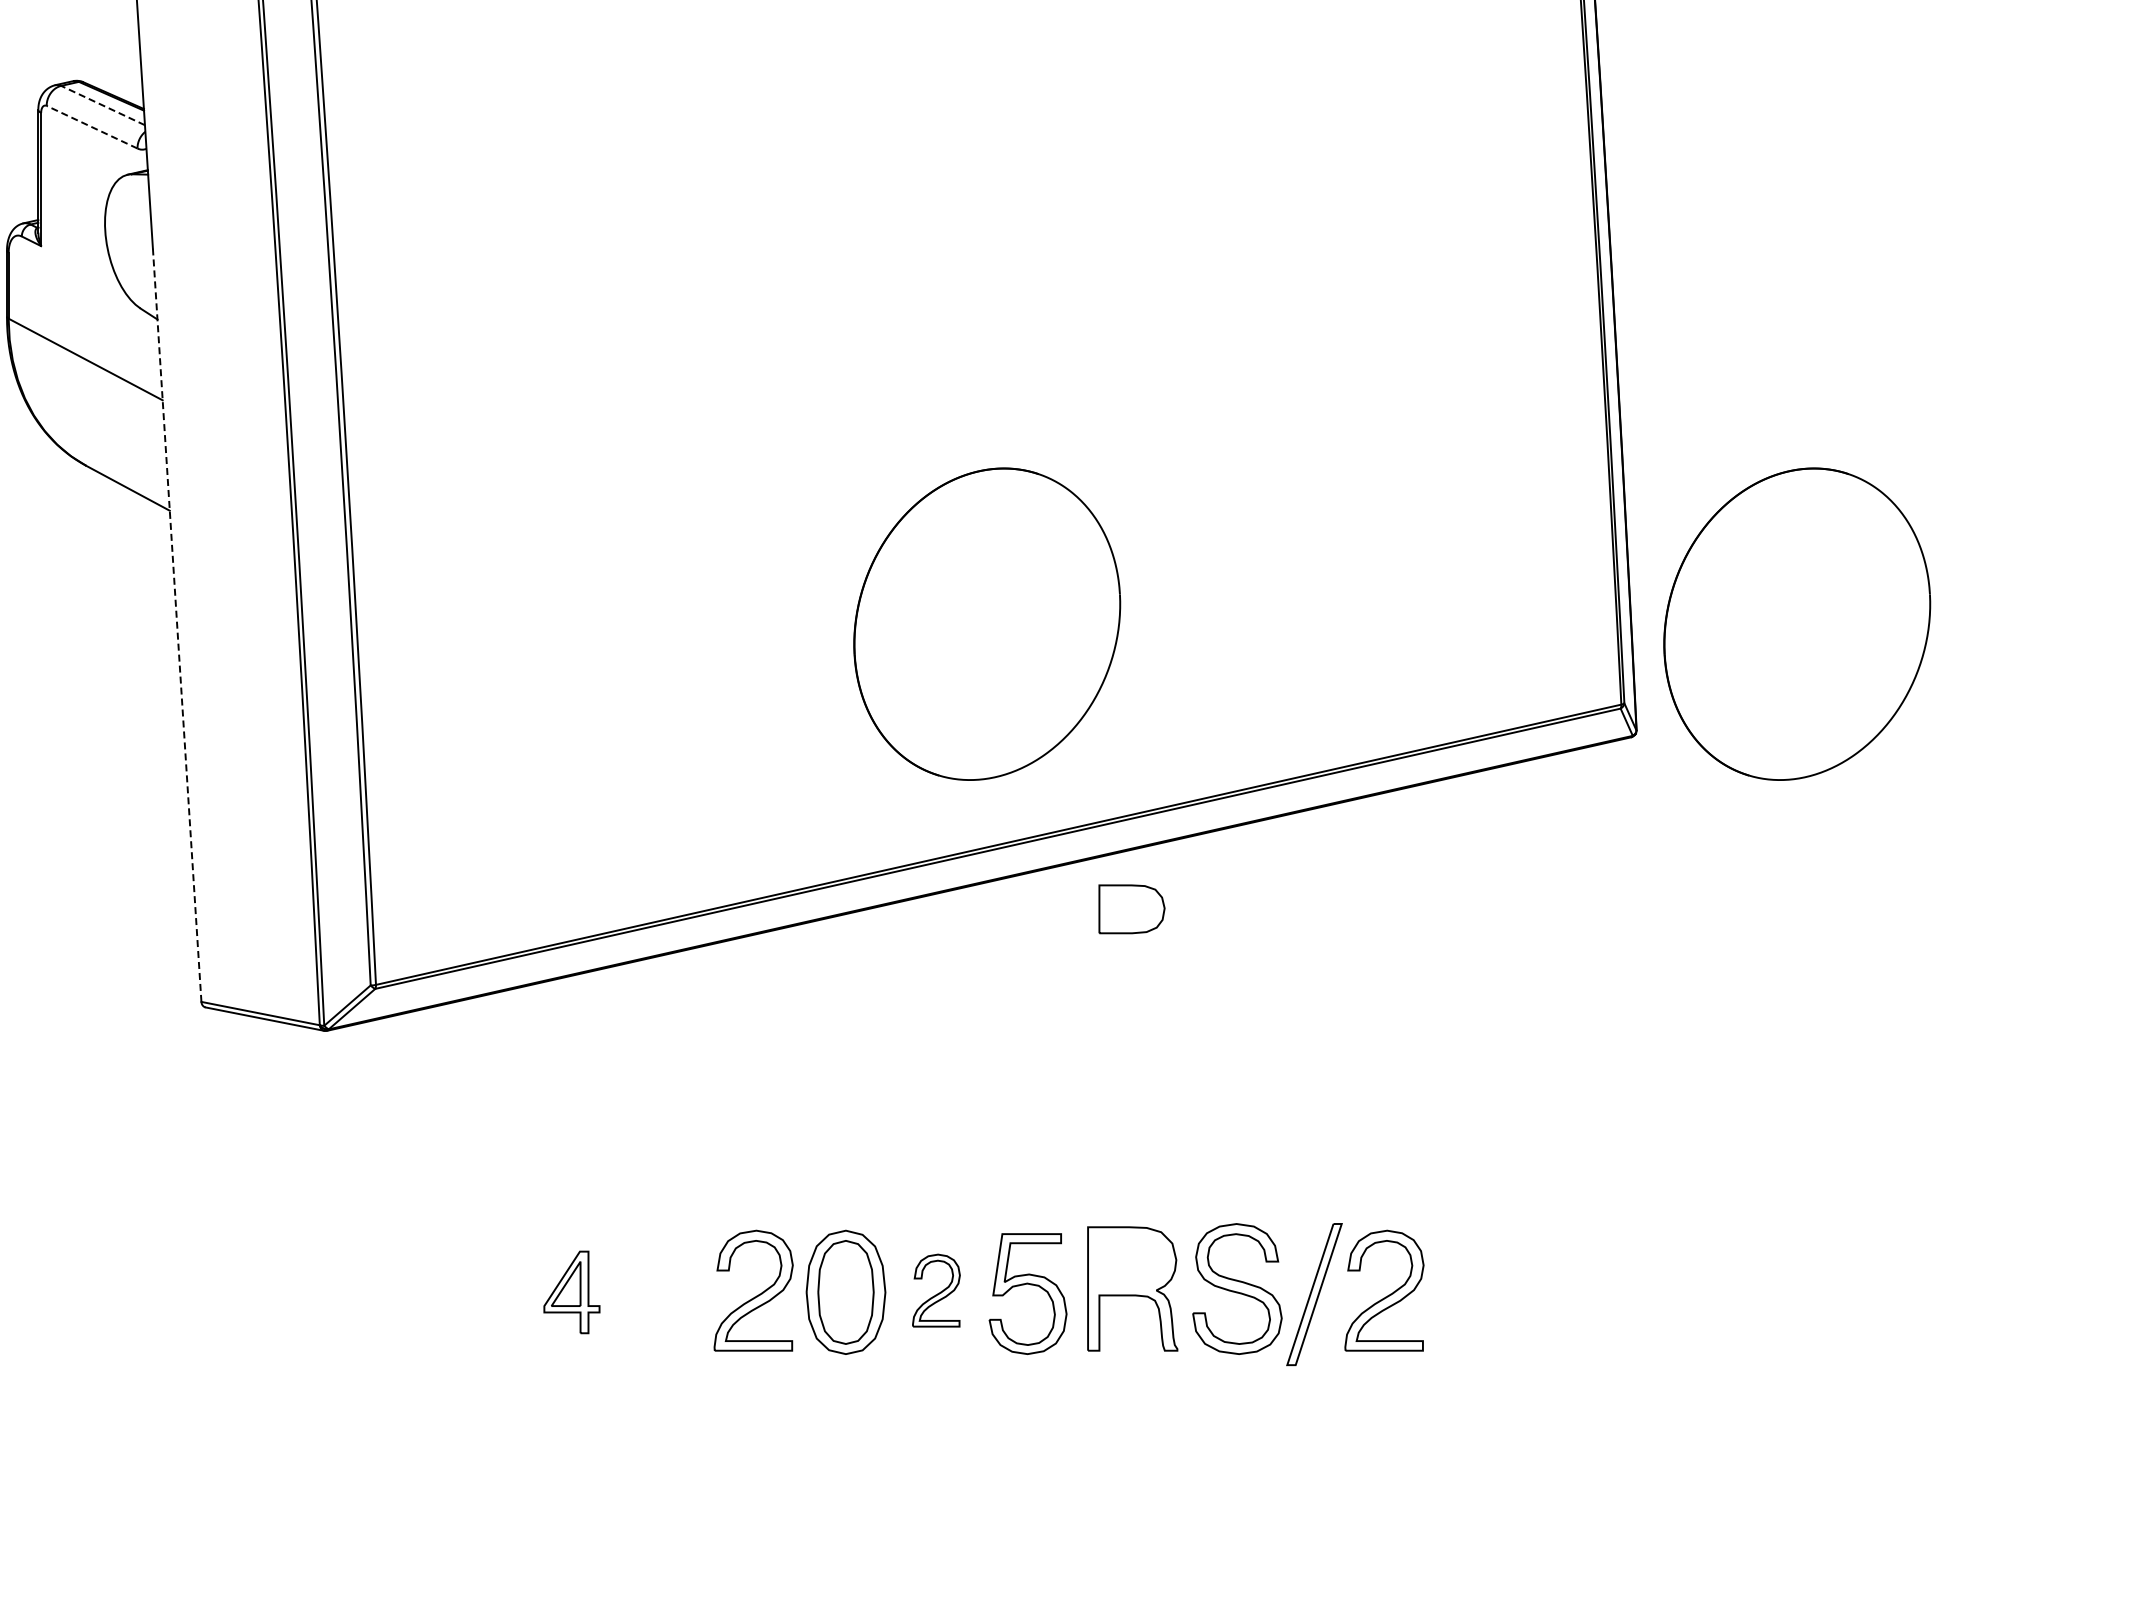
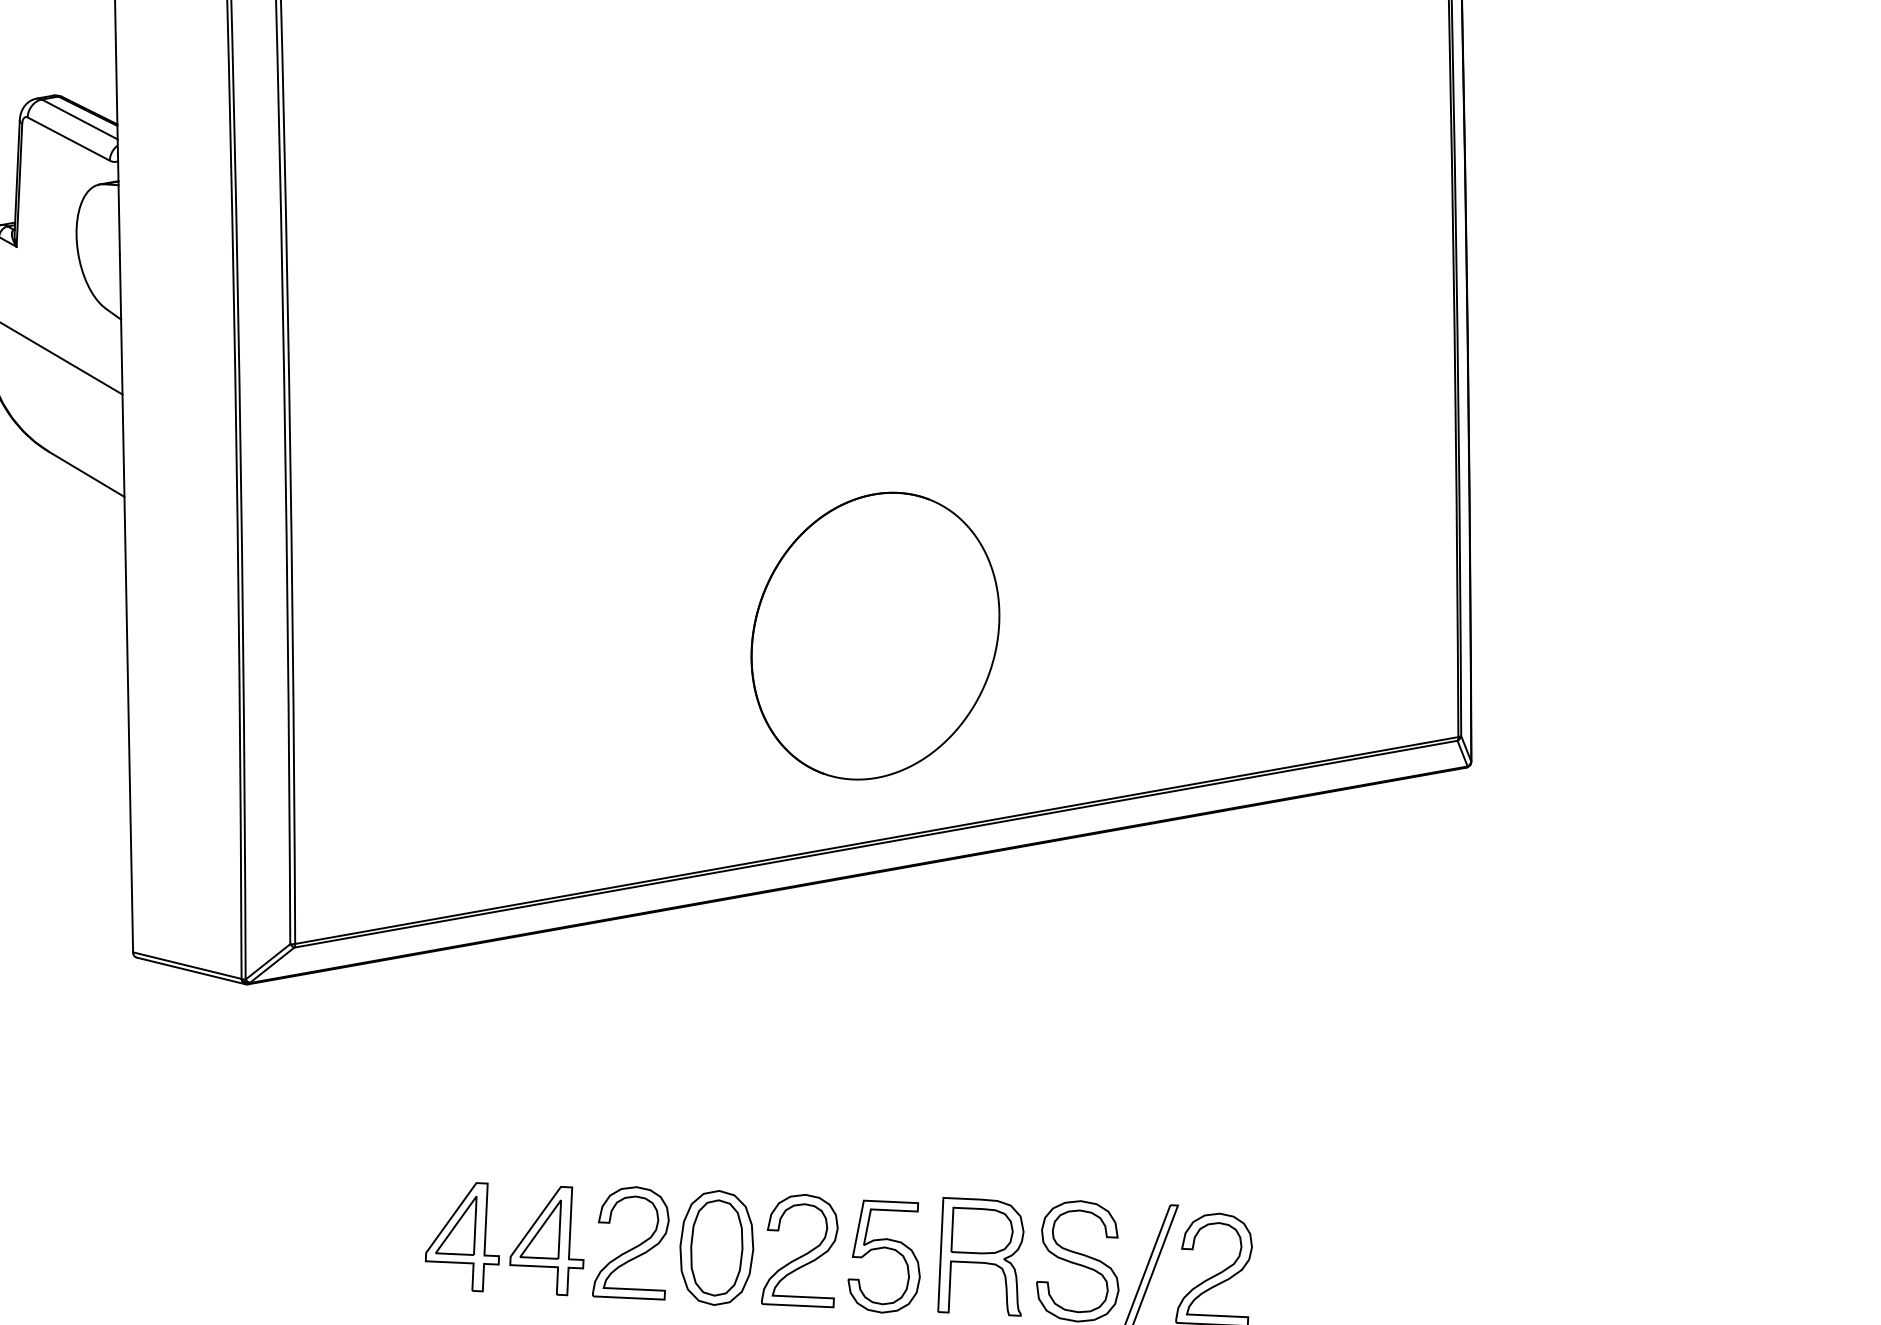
line: (102, 105) -> (79, 119), dashed -> solid
line: (91, 127) -> (68, 139), dashed -> solid
part: (1797, 623) -> (1624, 669), removed
line: (177, 624) -> (126, 602), dashed -> solid
part: (1131, 909) -> (982, 1231), moved
part: (936, 1290) -> (800, 1250), size x1.67
part: (571, 1292) -> (463, 1236), size x1.43
part: (663, 1292) -> (548, 1240), added

